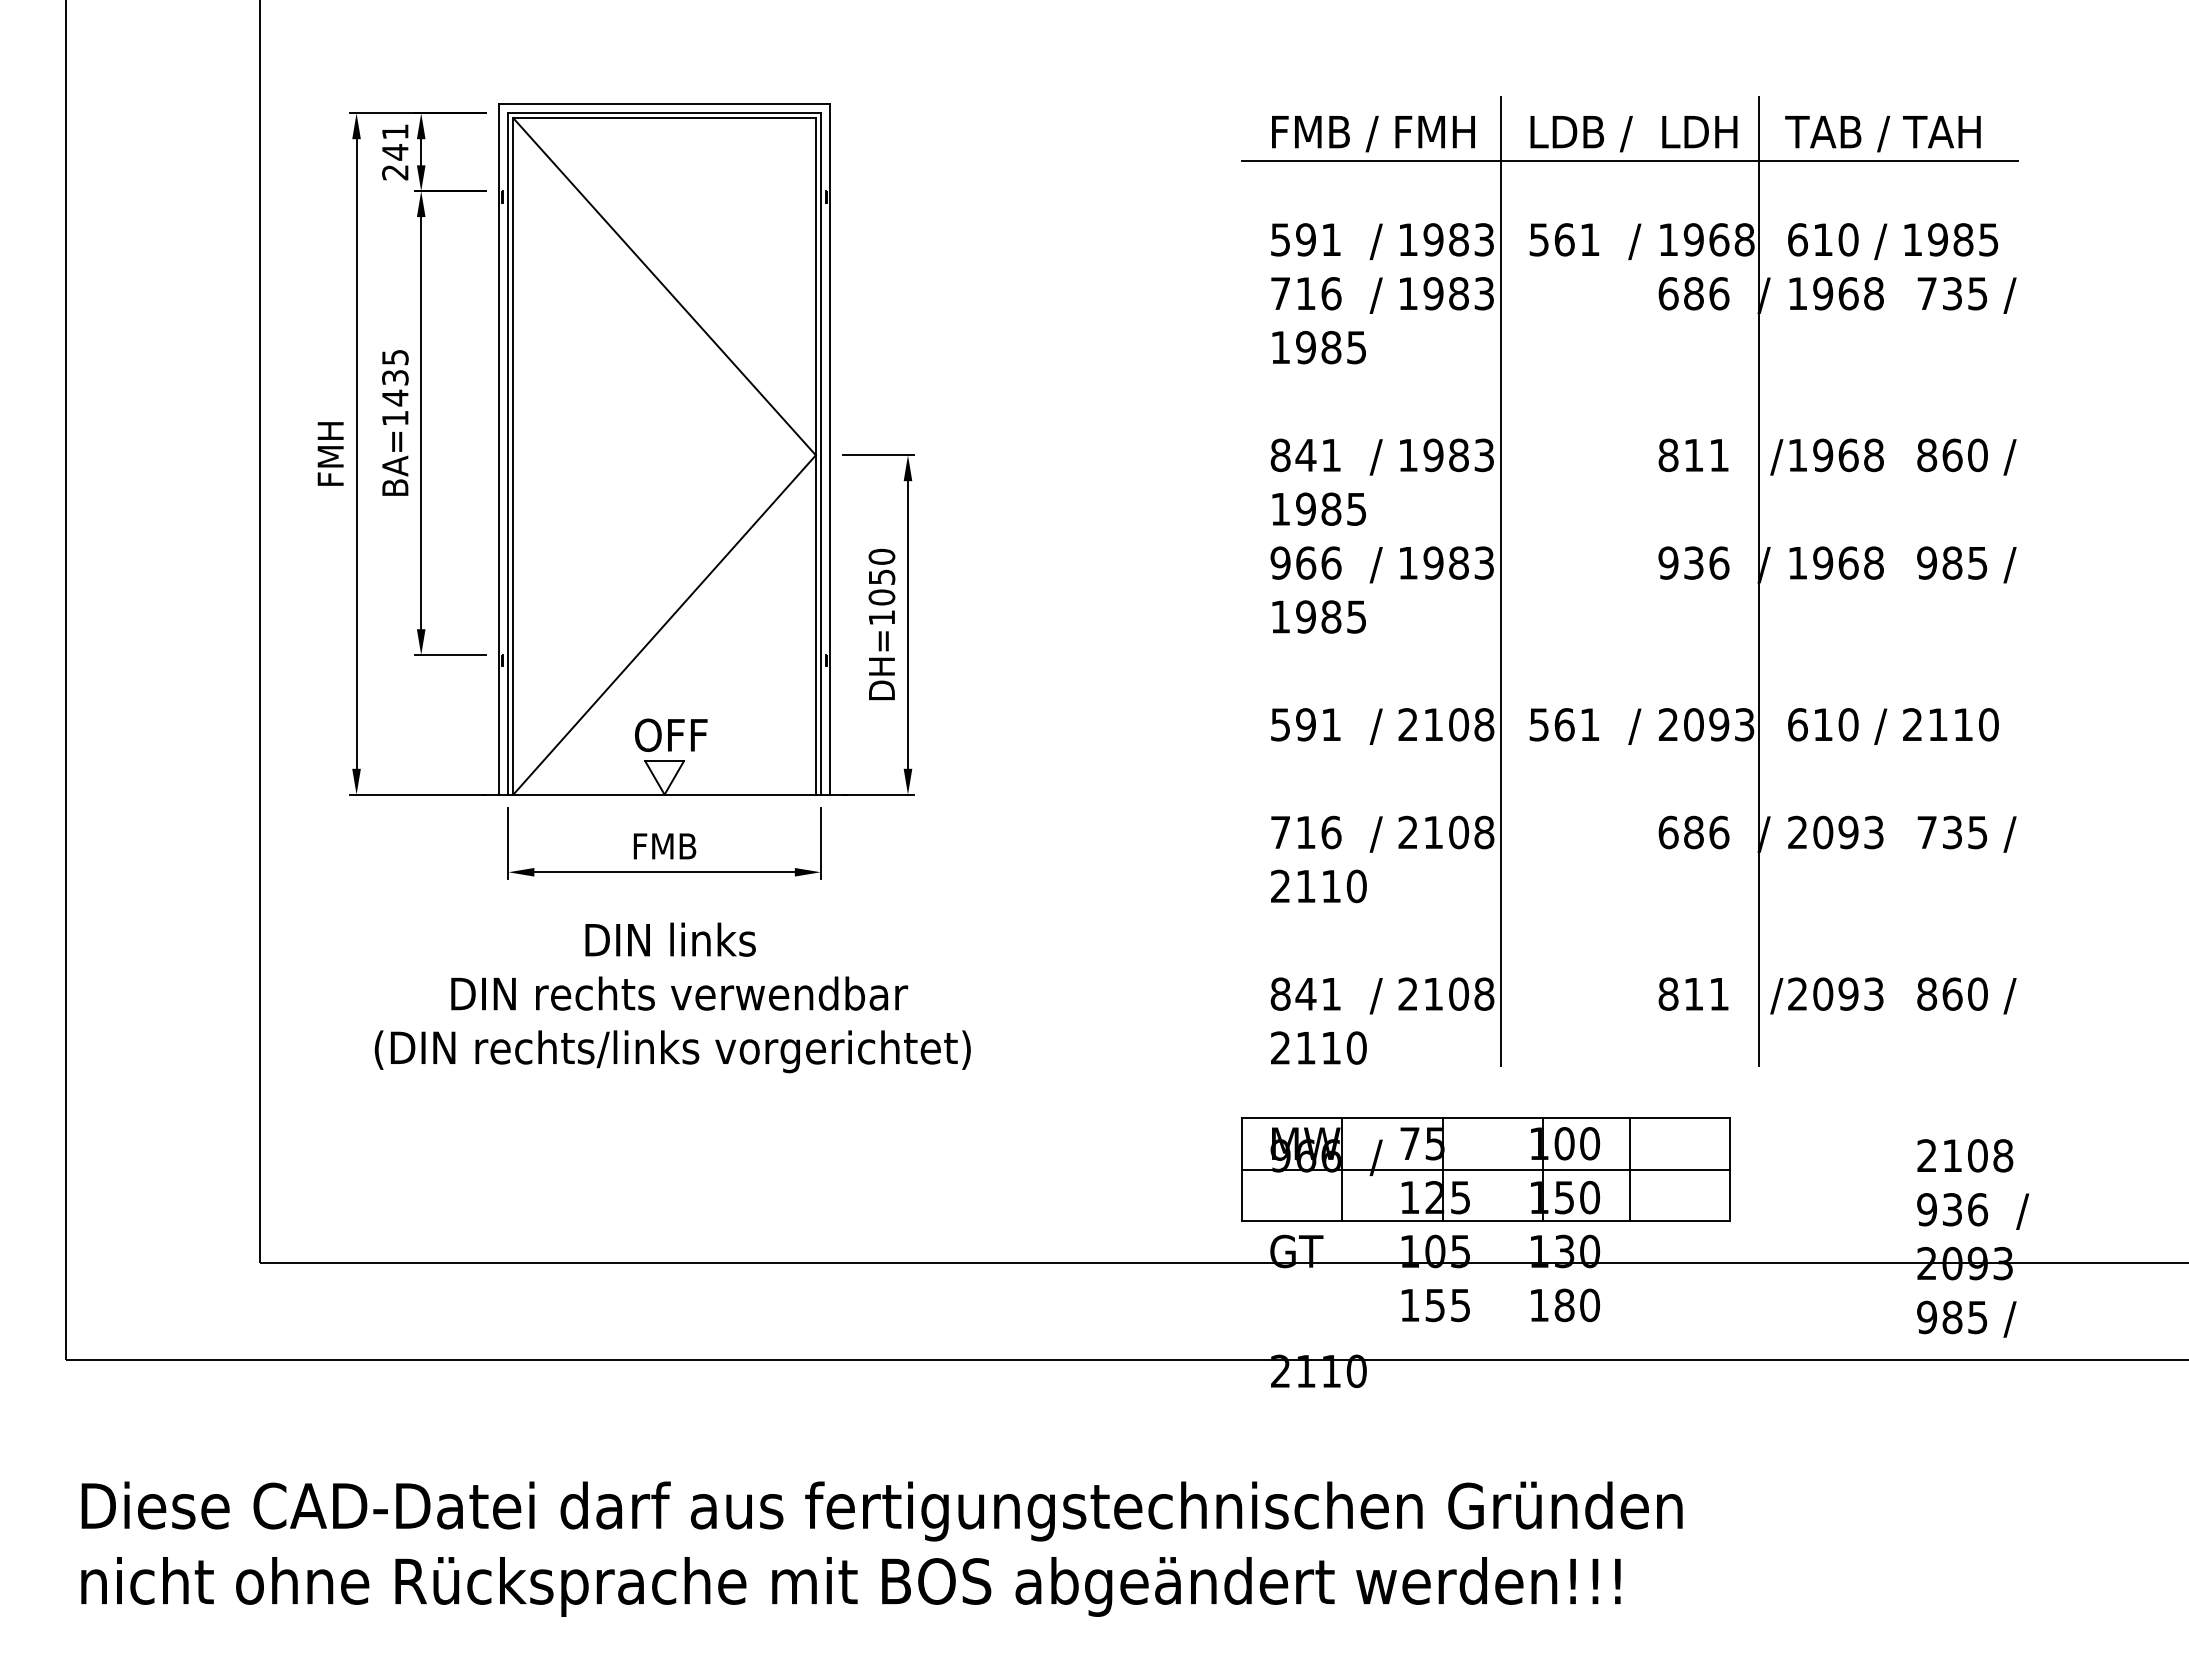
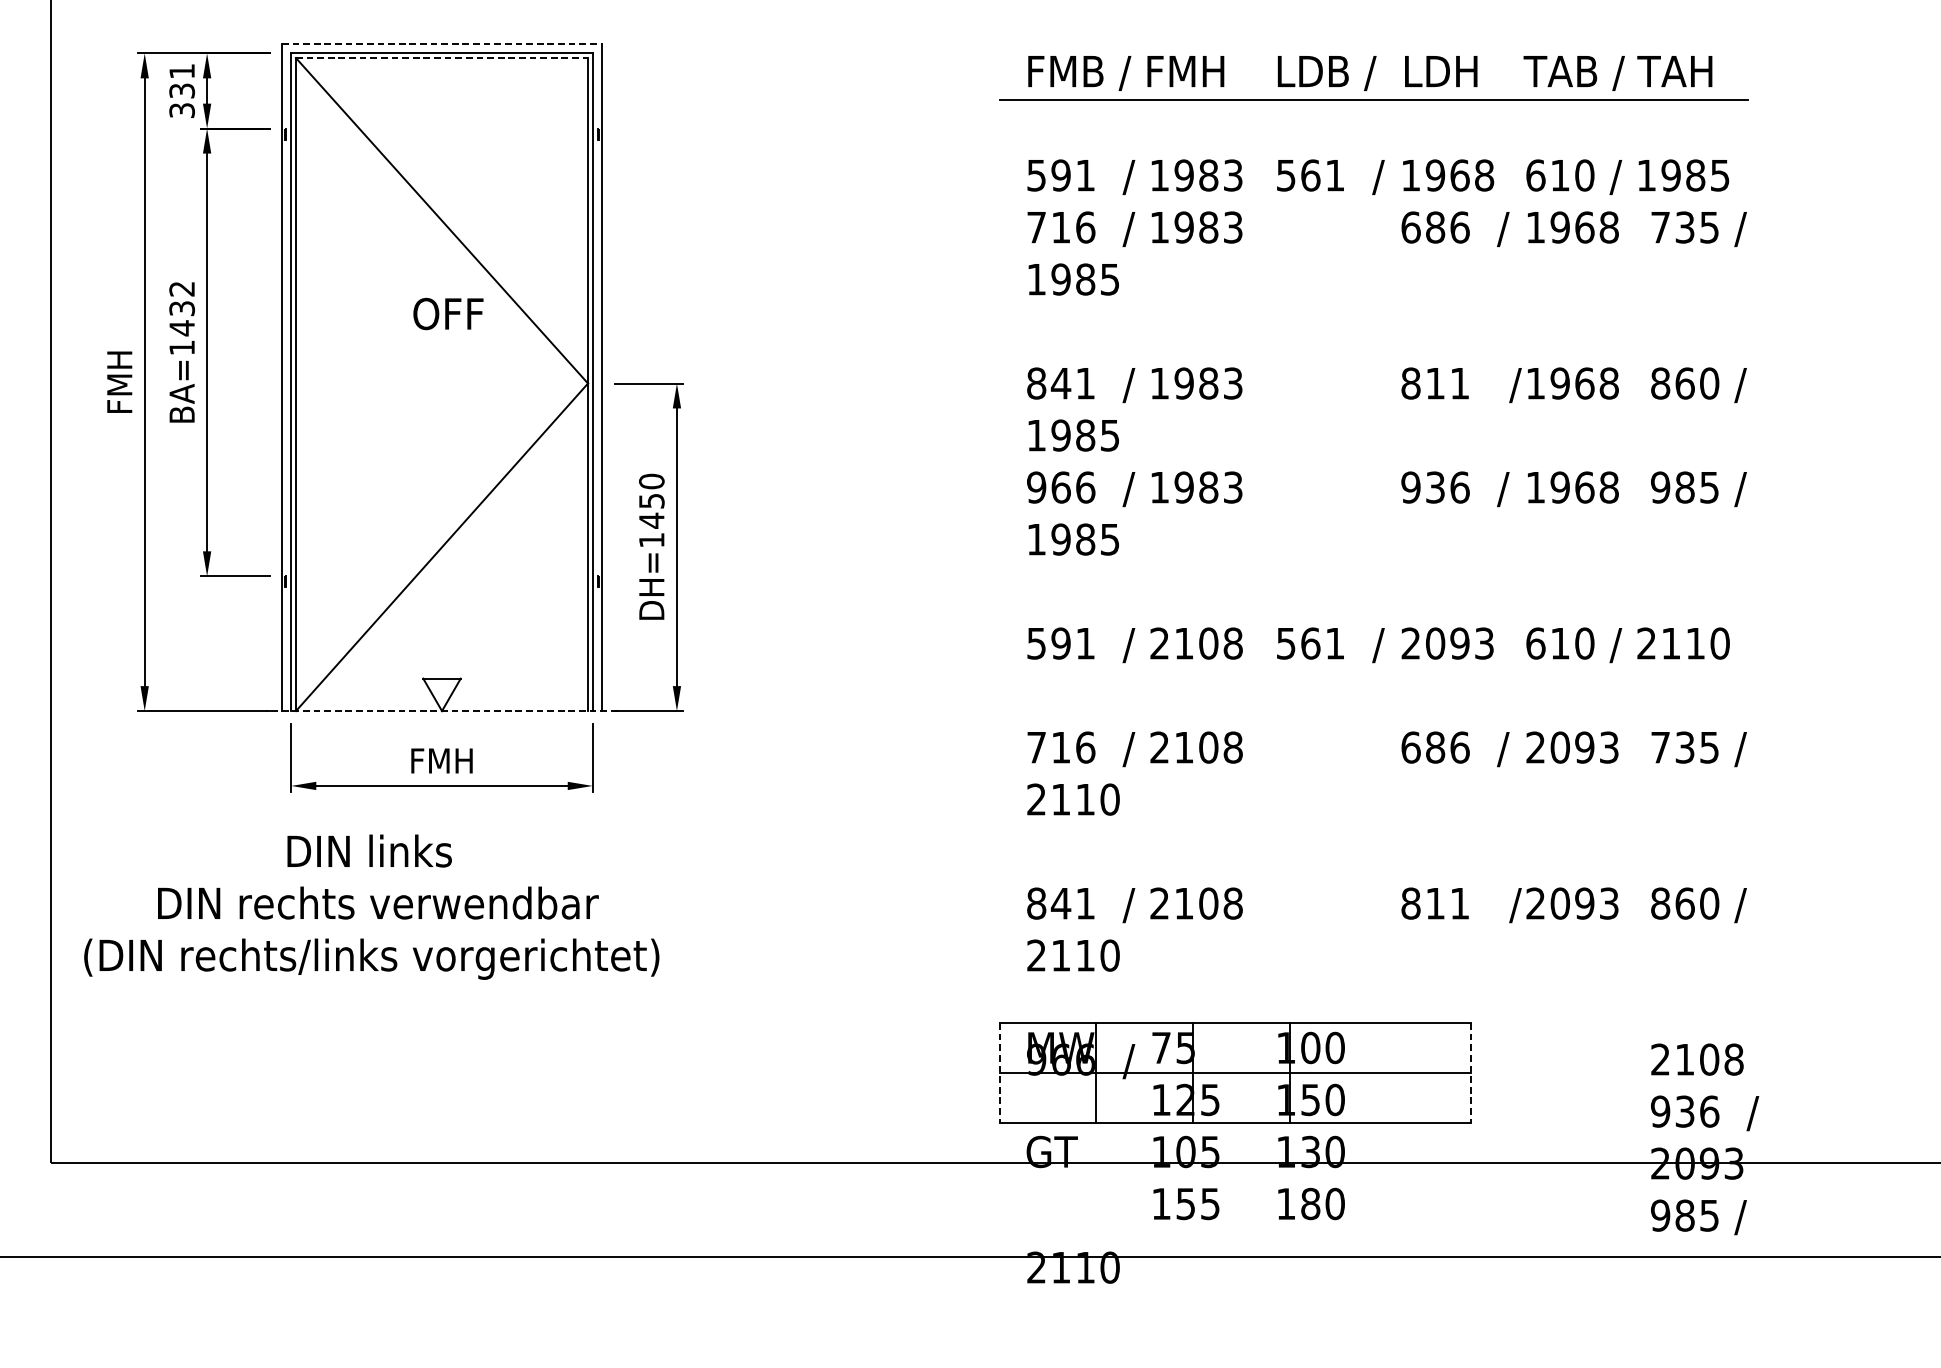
line: (664, 103) -> (441, 43), solid -> dashed
line: (665, 118) -> (442, 58), solid -> dashed
text: (395, 162) -> (182, 100), 241 -> 331
text: (395, 357) -> (182, 289), BA=1435 -> BA=1432
line: (1500, 581) -> (1248, 505), removed
line: (1759, 581) -> (1498, 505), removed
text: (881, 597) -> (651, 520), DH=1050 -> DH=1450
text: (671, 734) -> (448, 313), moved
line: (664, 794) -> (441, 710), solid -> dashed
text: (664, 846) -> (441, 761), FMB -> FMH
text: (672, 997) -> (371, 906), moved
line: (1242, 1169) -> (999, 1072), solid -> dashed
line: (1630, 1169) -> (1374, 1072), removed
line: (1730, 1169) -> (1470, 1072), solid -> dashed

